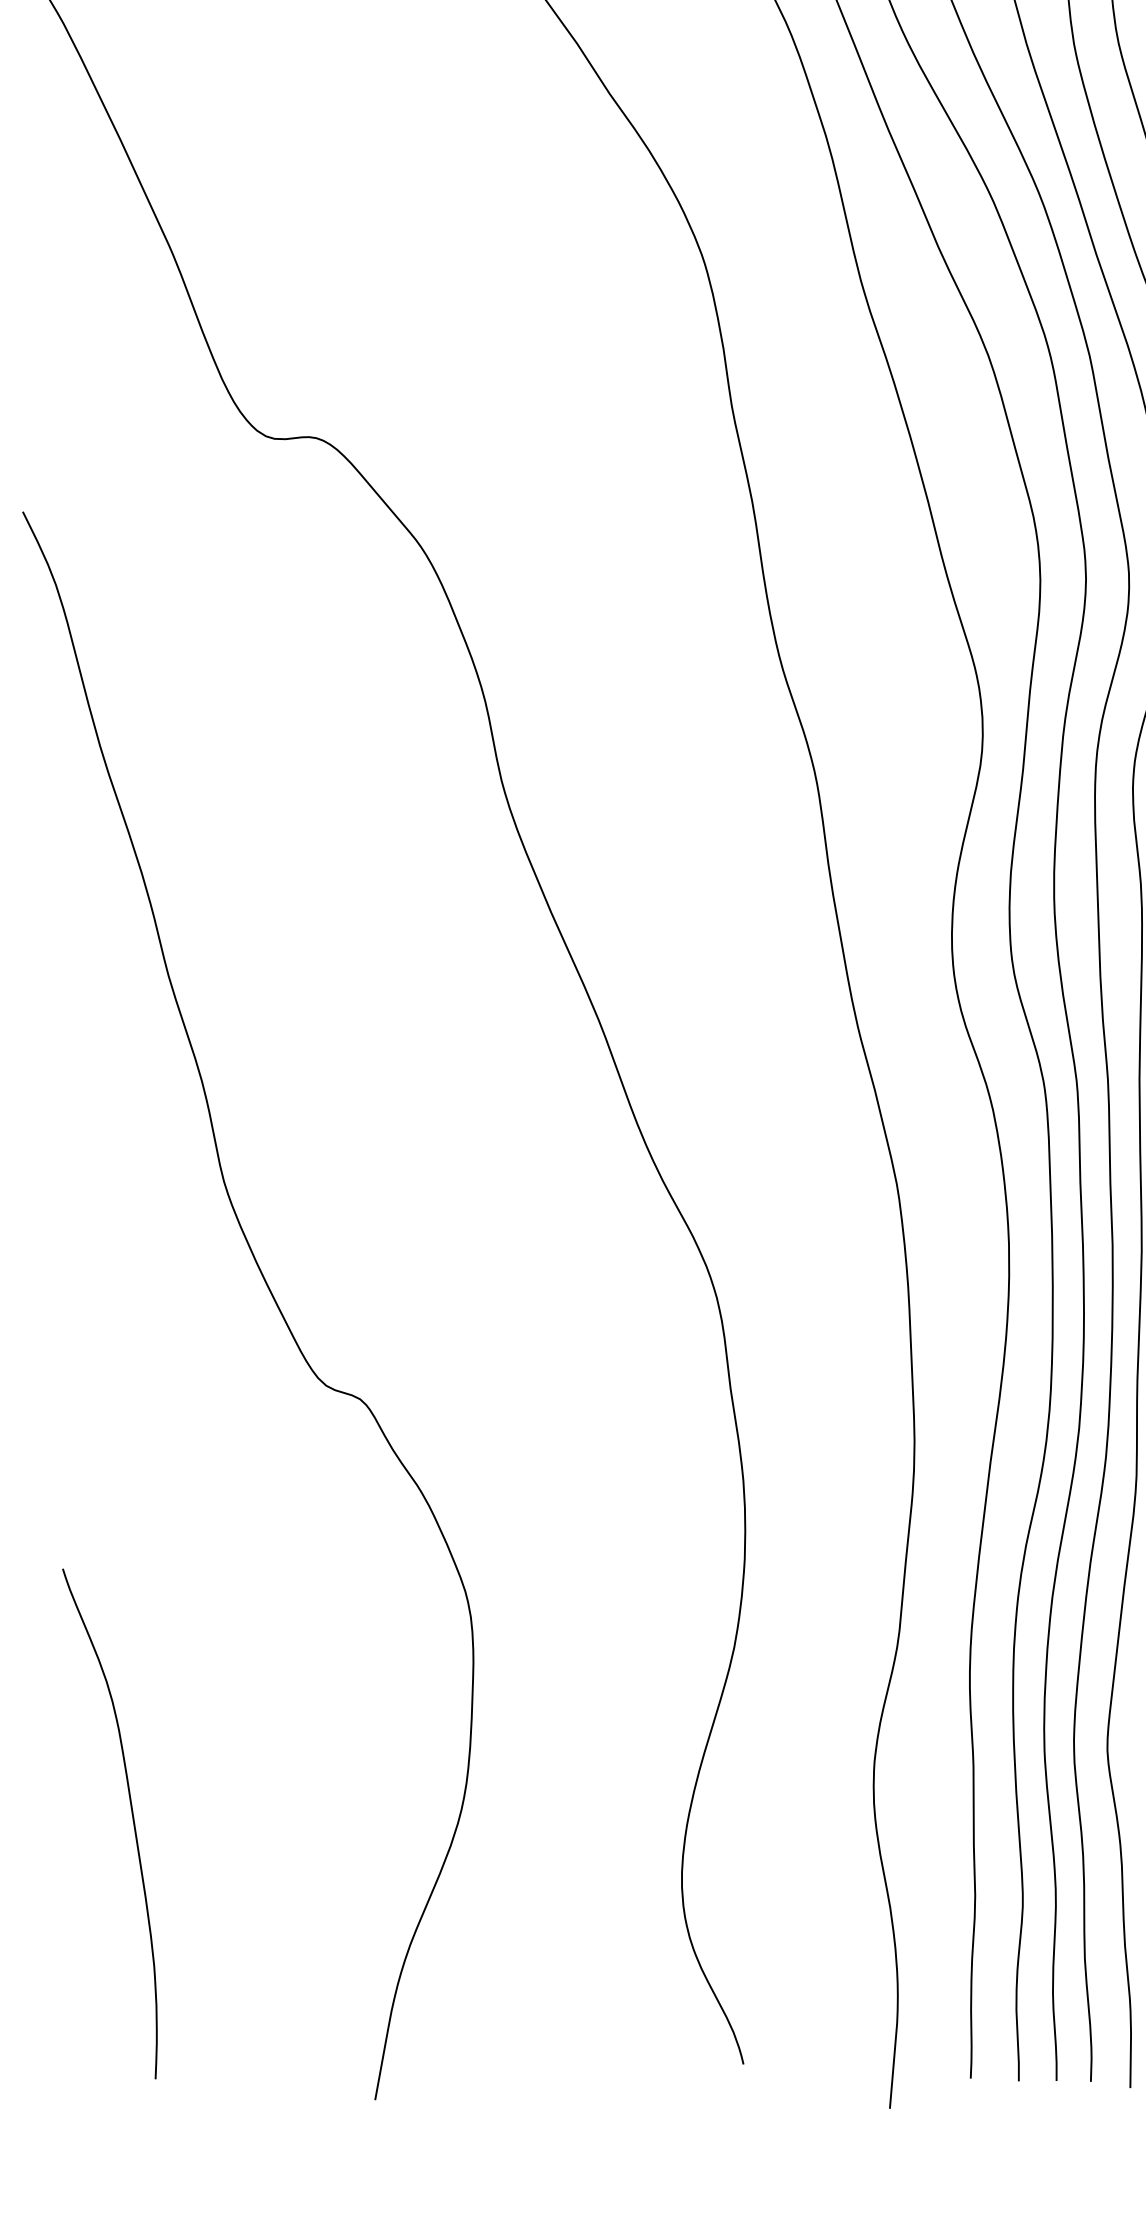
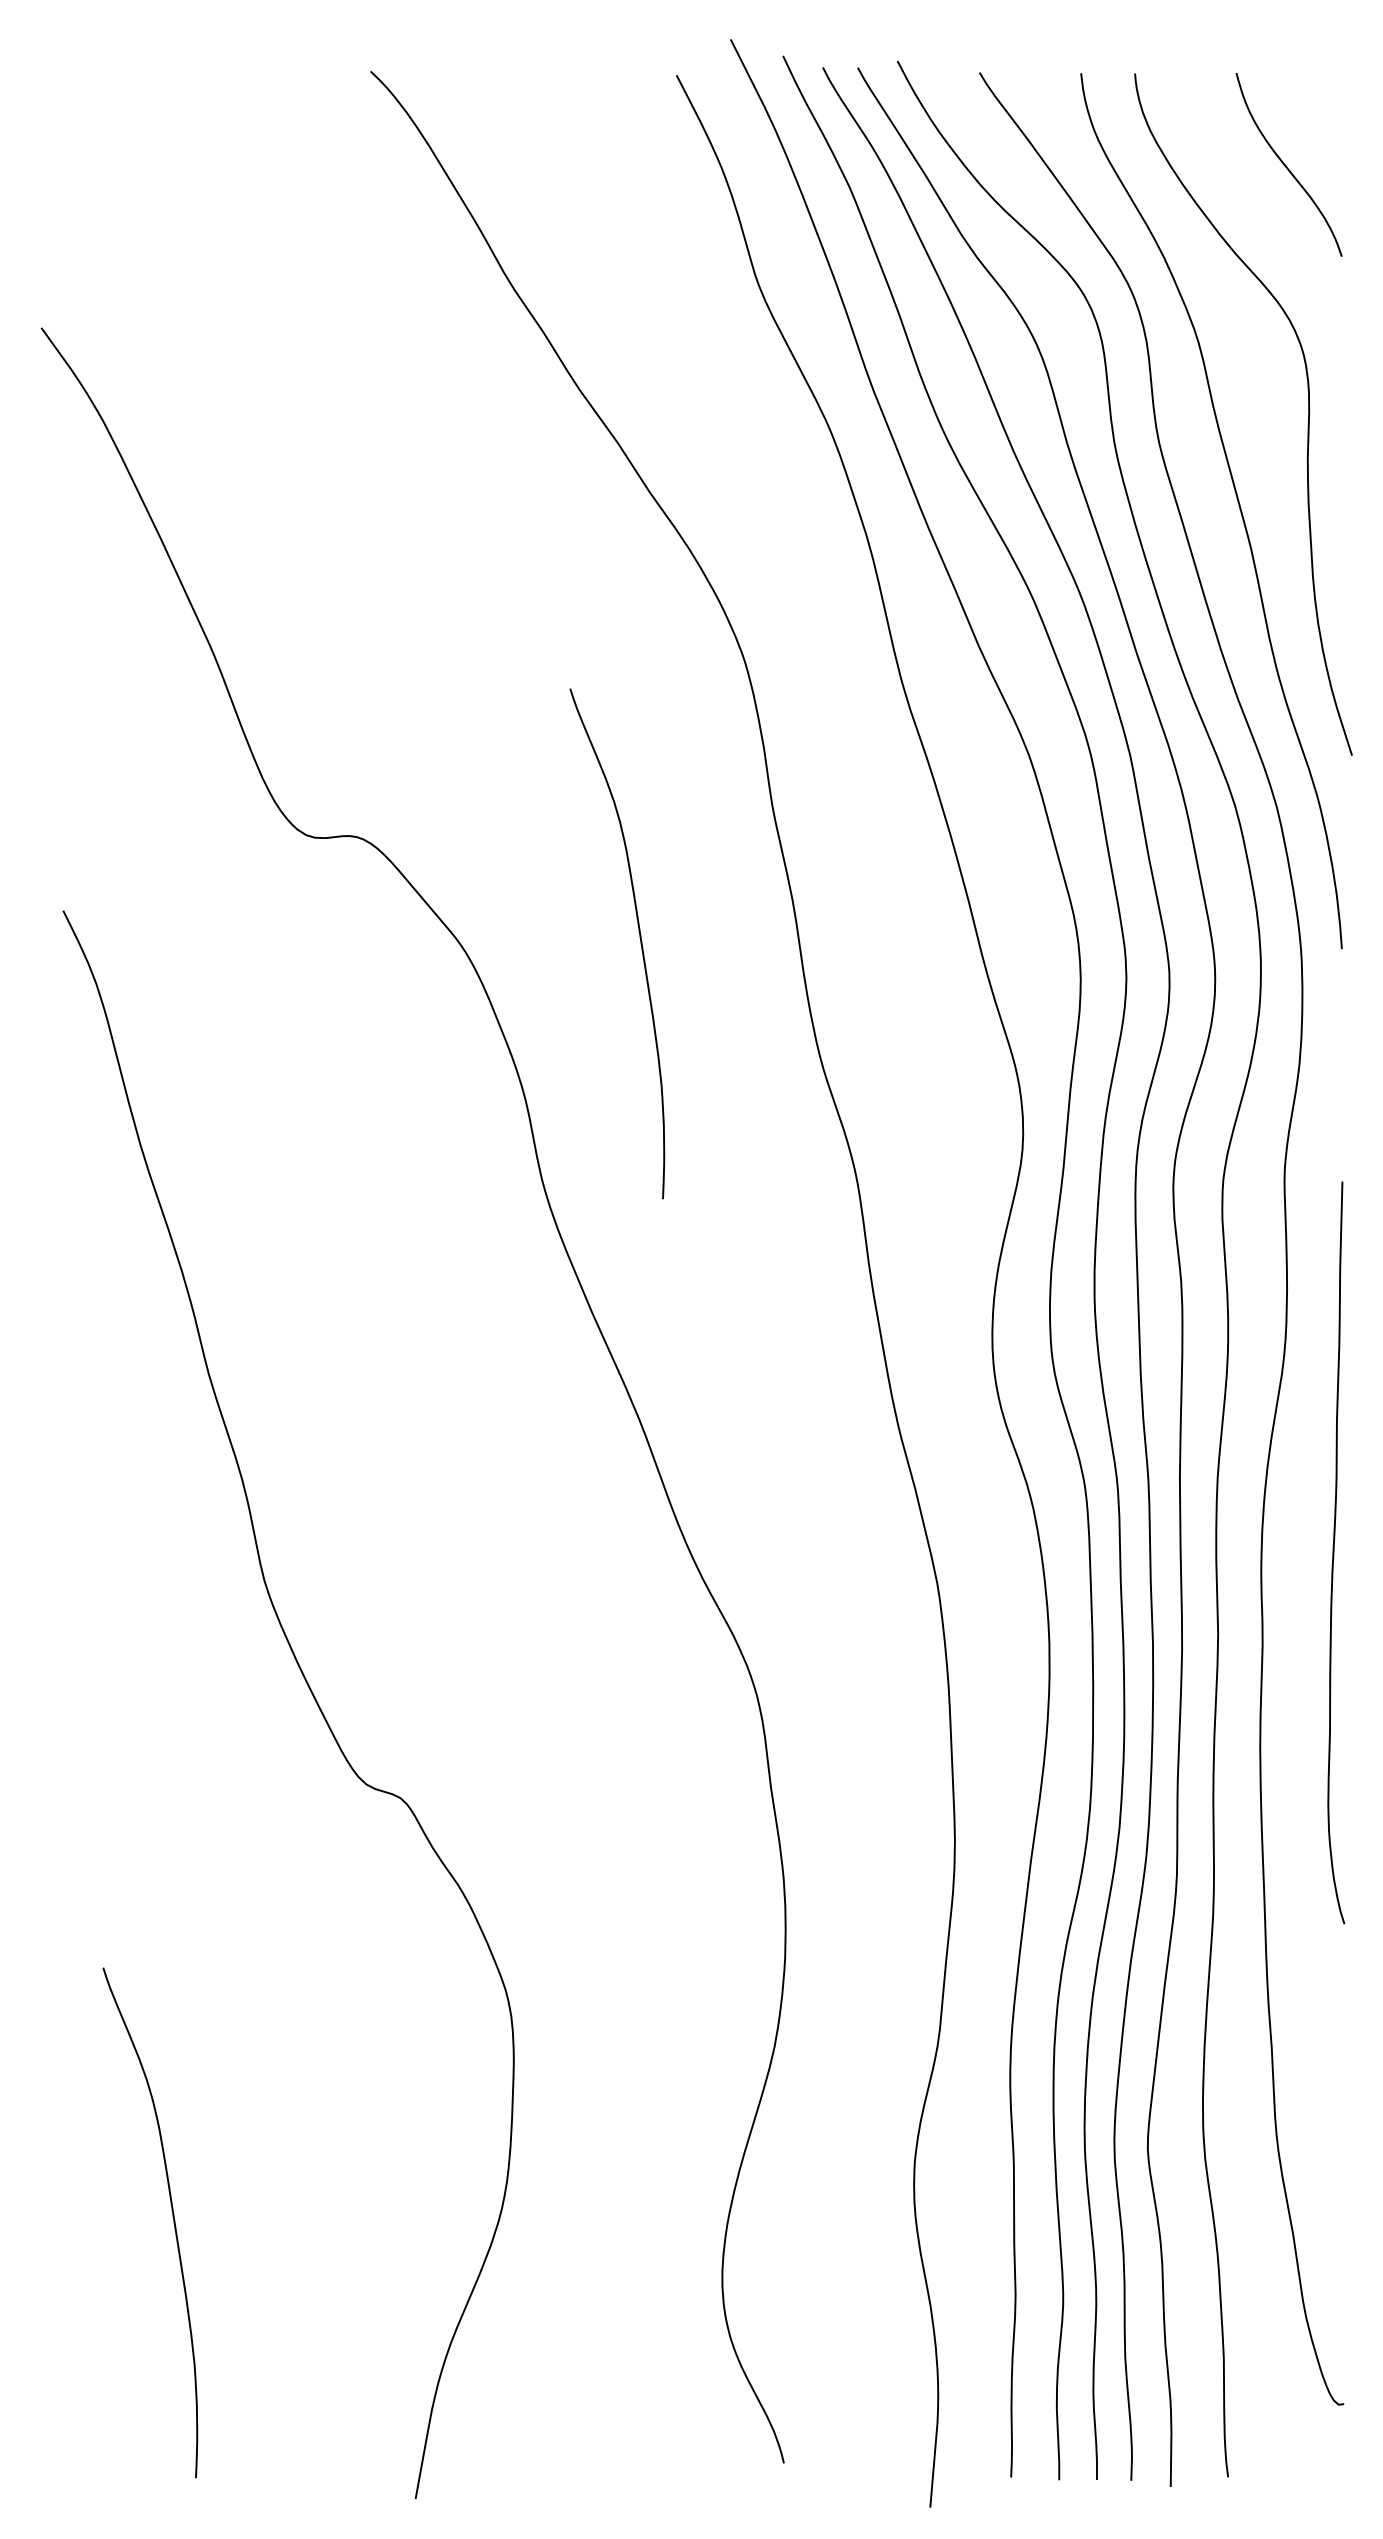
curve: (599, 539) -> (639, 938), added

